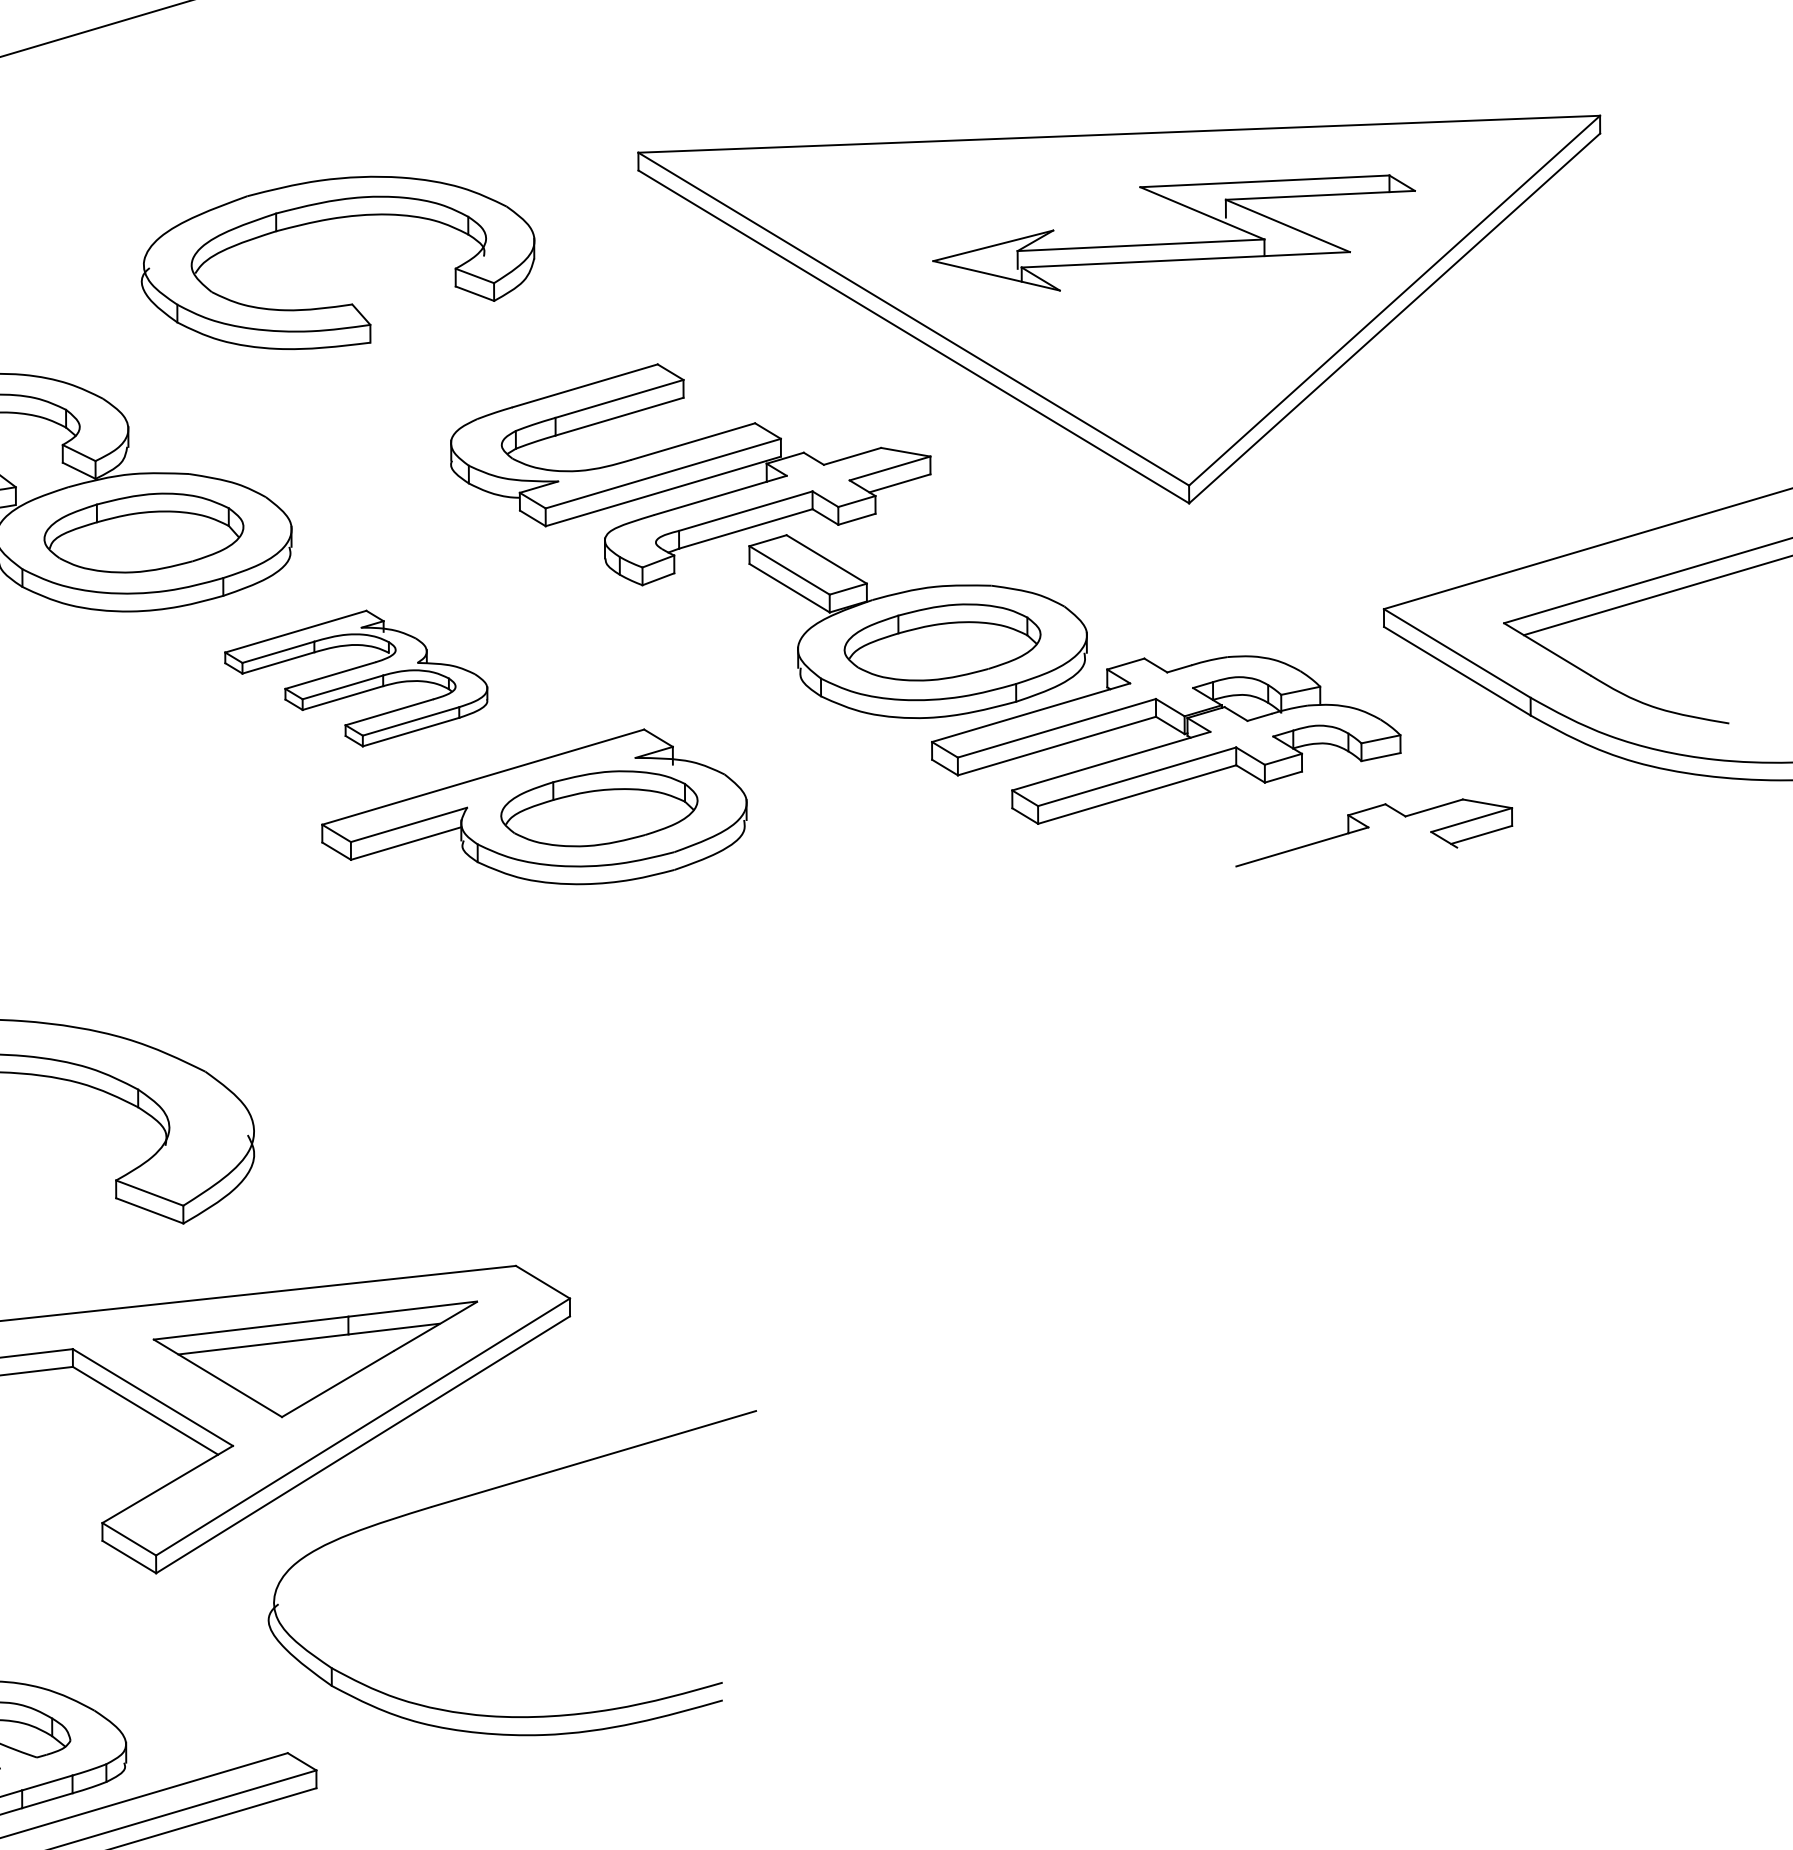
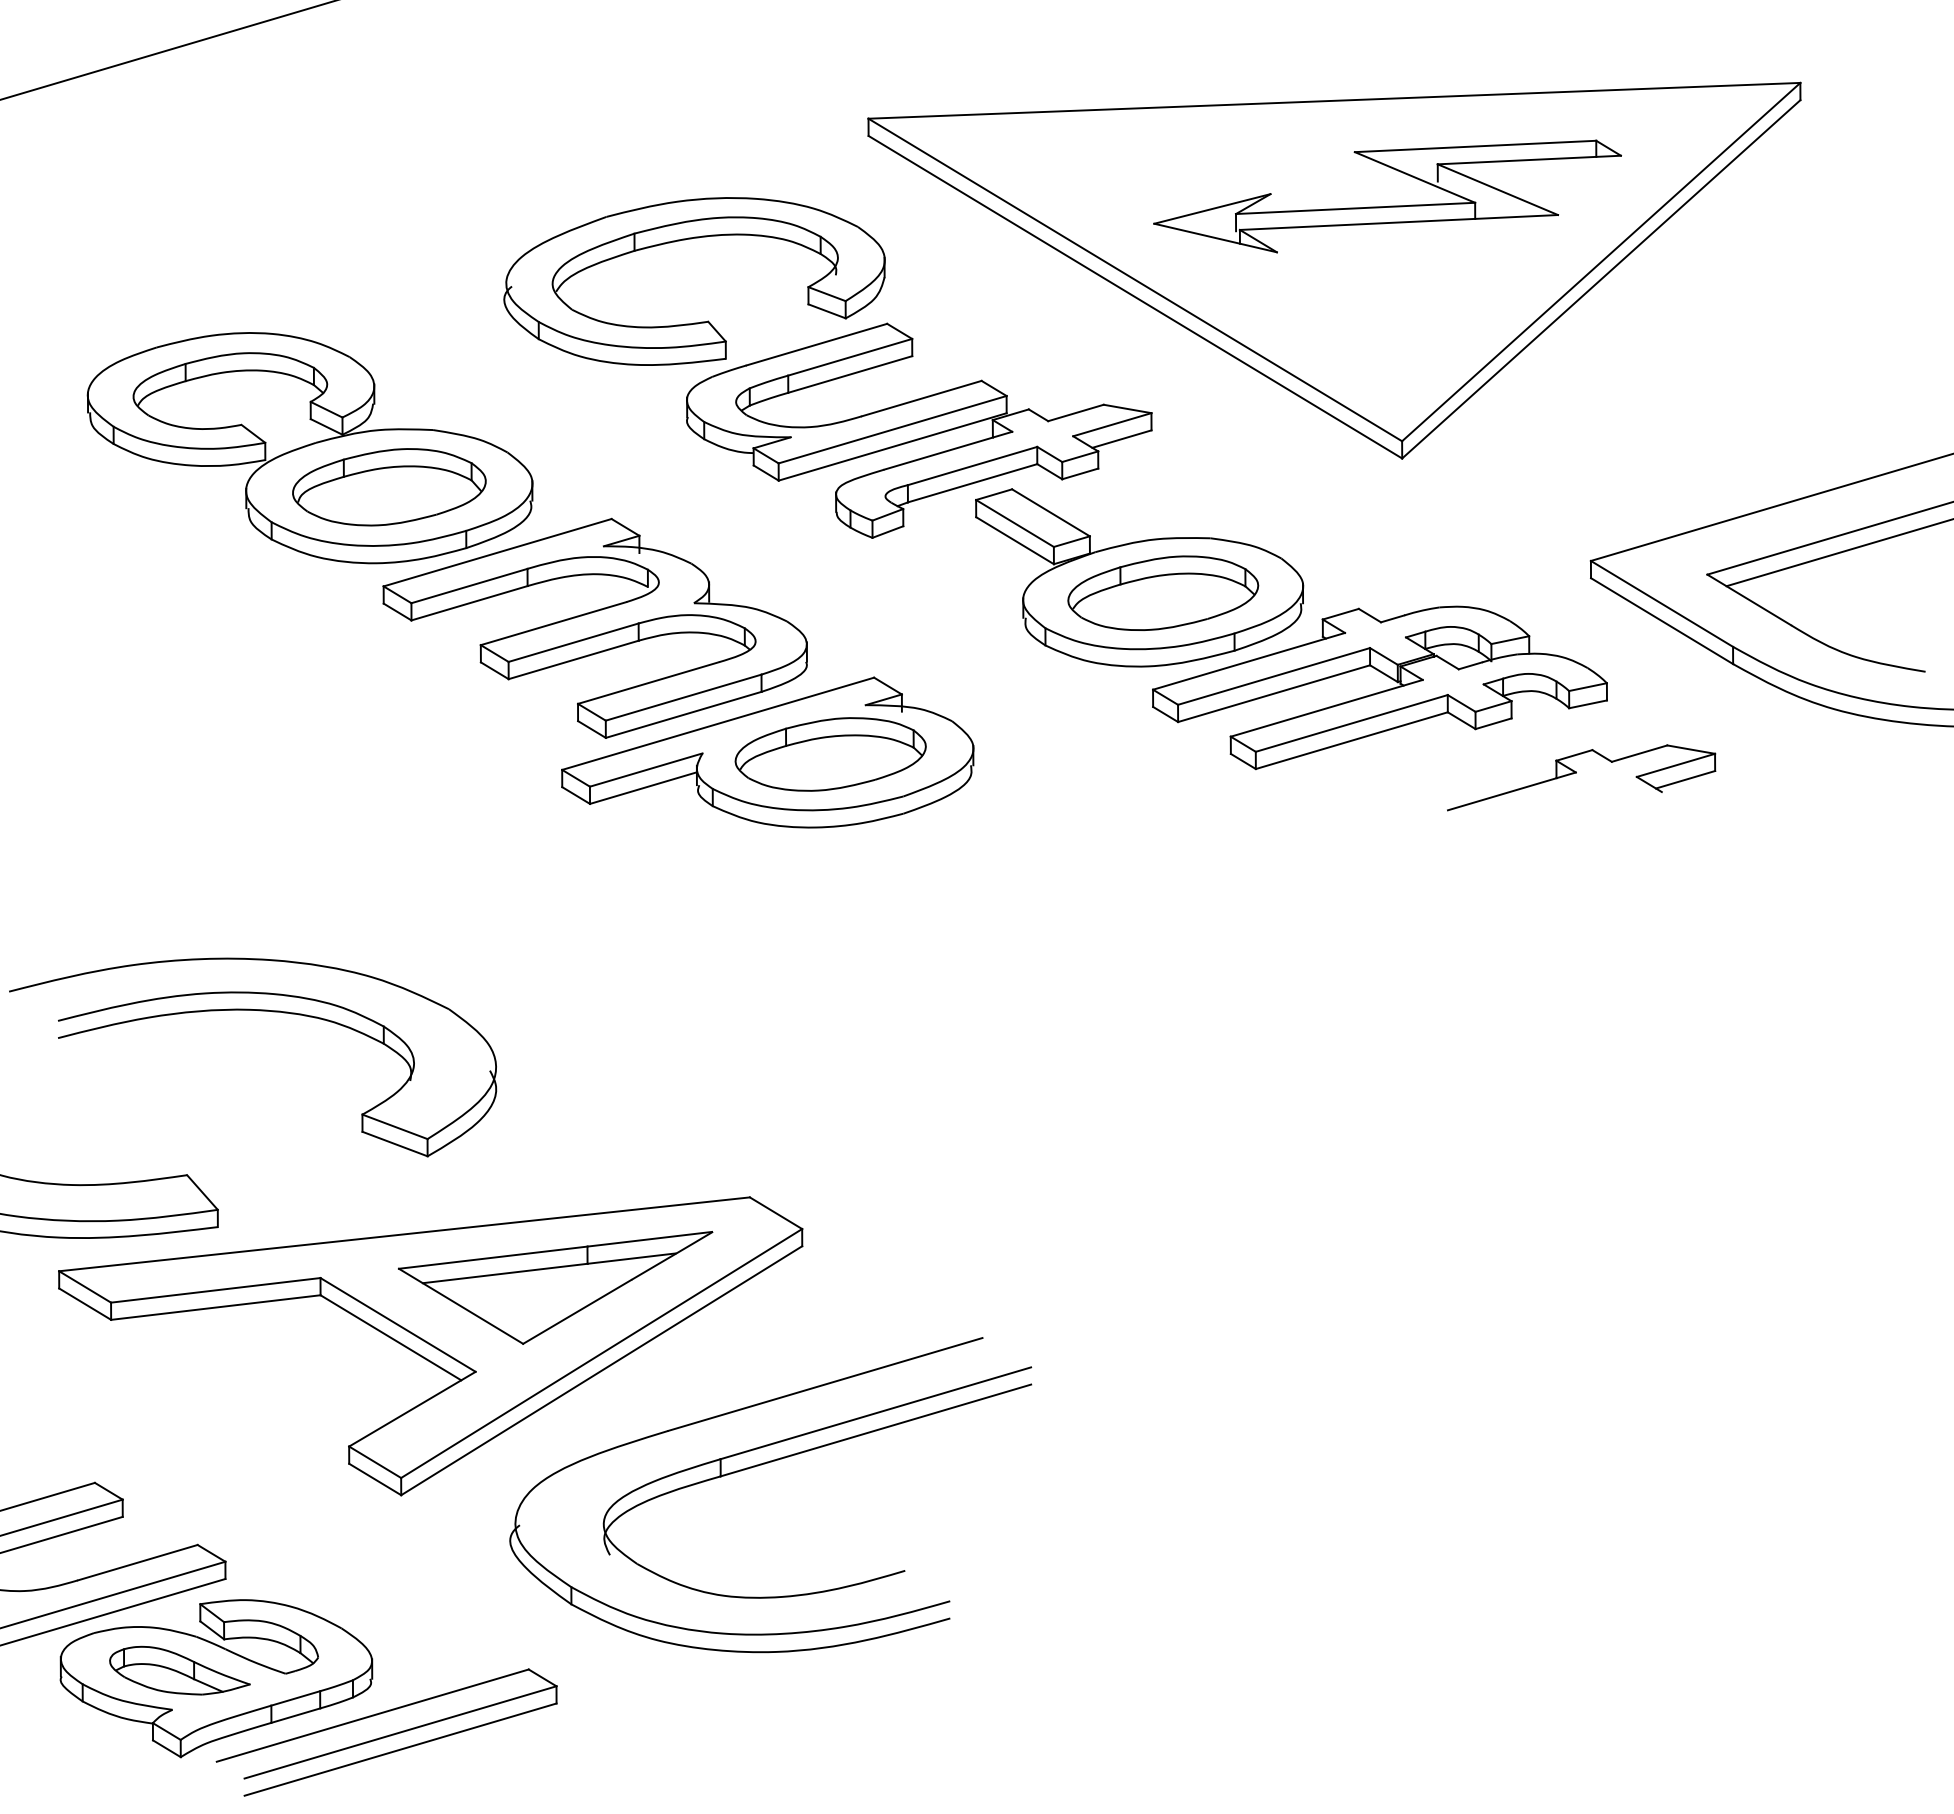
part: (345, 304) -> (701, 321), moved
part: (355, 677) -> (594, 627), size x1.67
part: (577, 1528) -> (809, 1451), added

